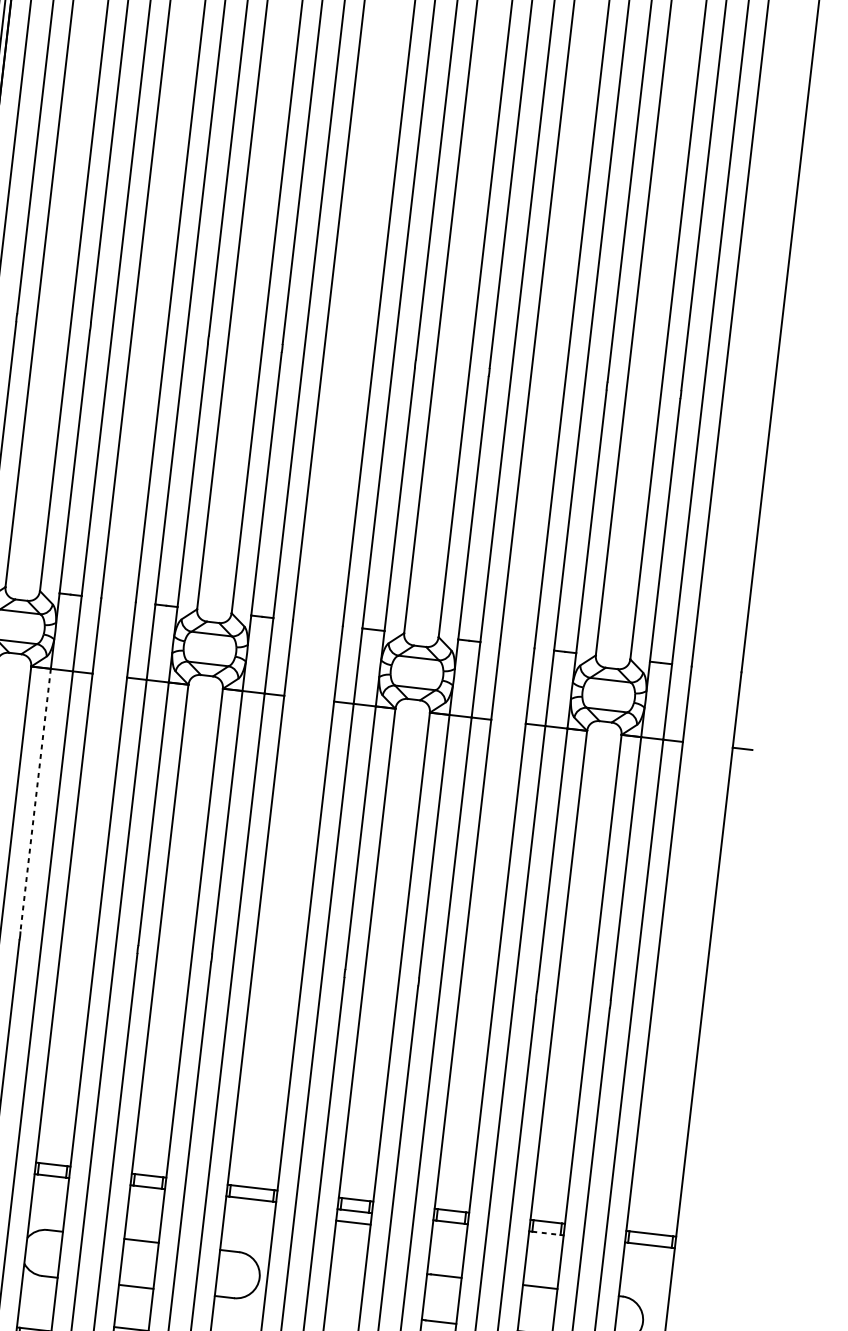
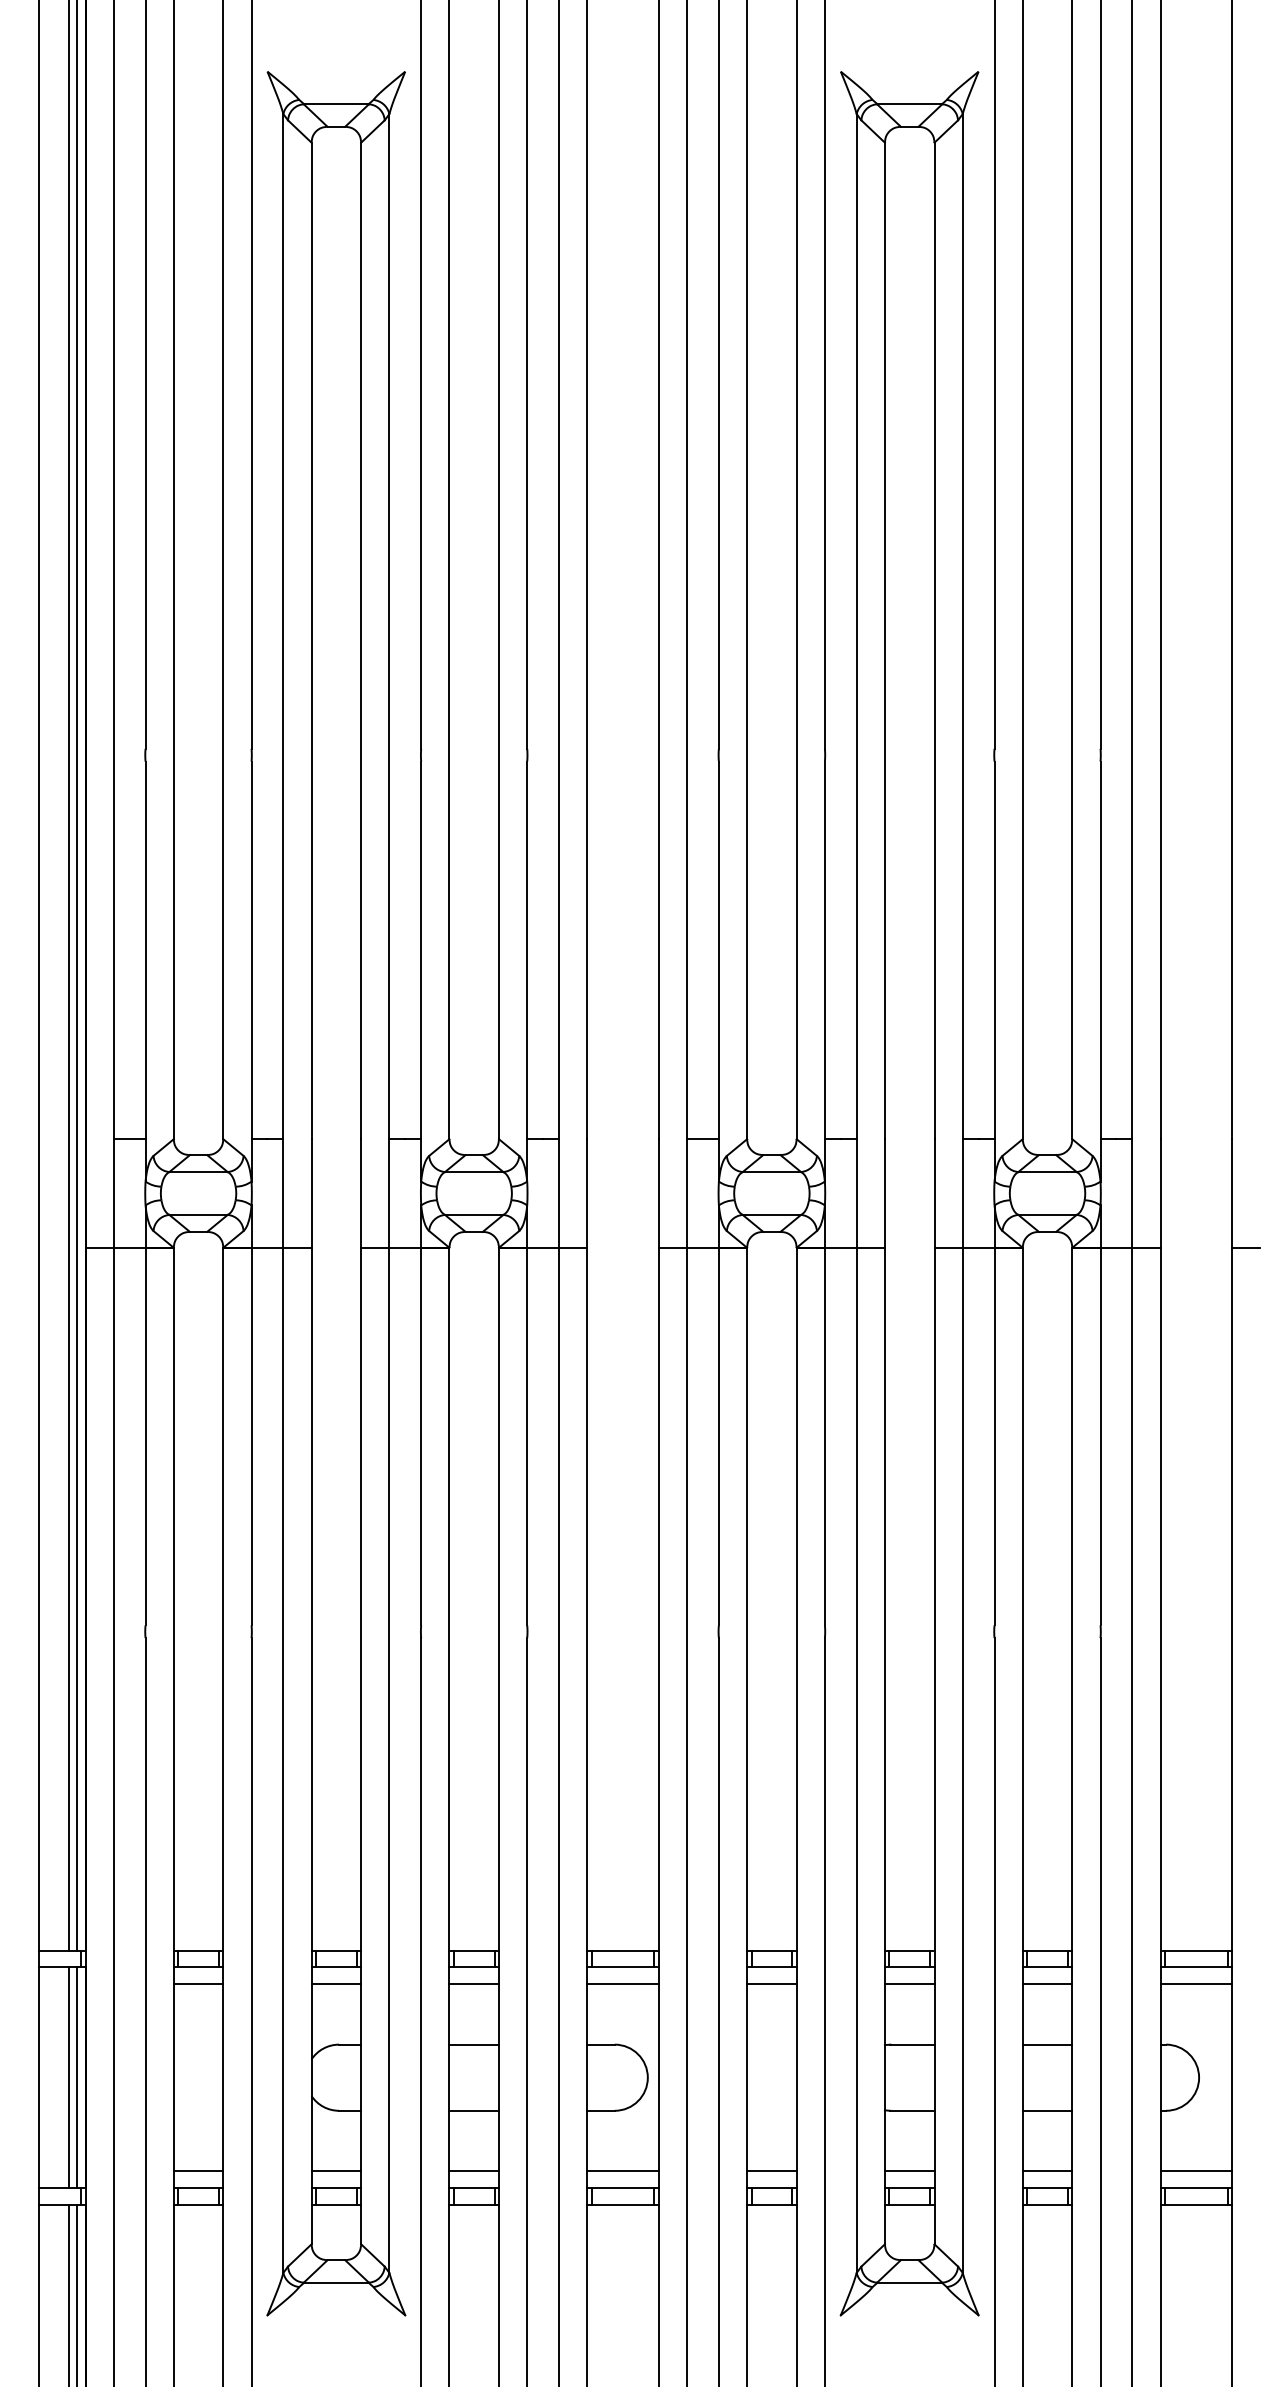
line: (35, 800) -> (251, 1436), dashed -> solid
line: (50, 1187) -> (336, 1984), added
line: (146, 1199) -> (474, 1984), added
line: (249, 1210) -> (622, 1984), added
line: (547, 1233) -> (1048, 1967), dashed -> solid
line: (449, 1234) -> (909, 1984), added
line: (545, 1245) -> (1047, 1984), added
line: (648, 1257) -> (1196, 1984), added
line: (35, 1318) -> (336, 2171), added

